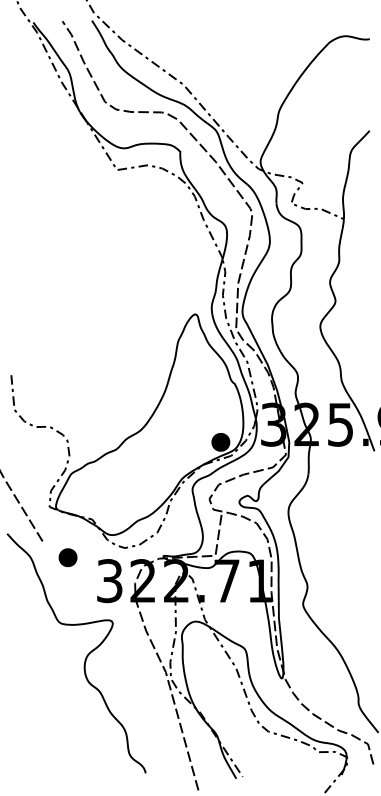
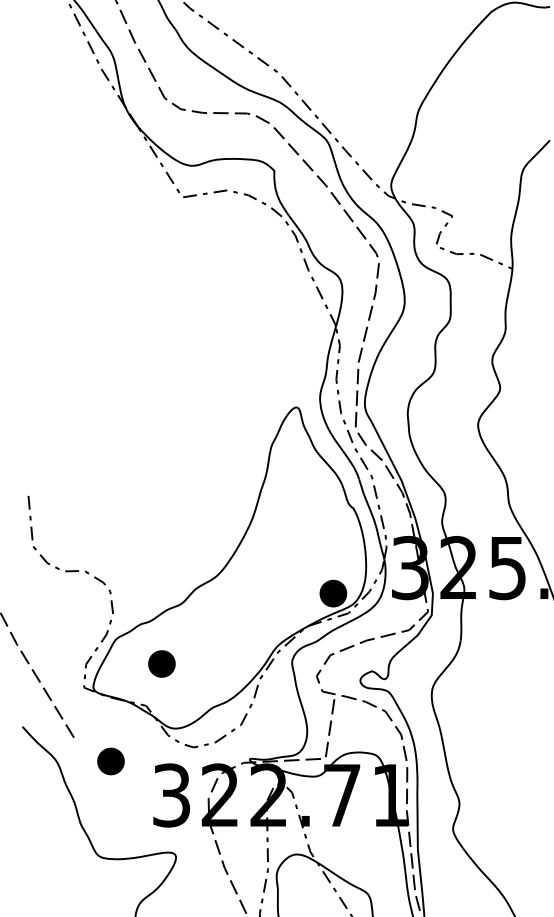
part: (102, 490) -> (161, 663), added

